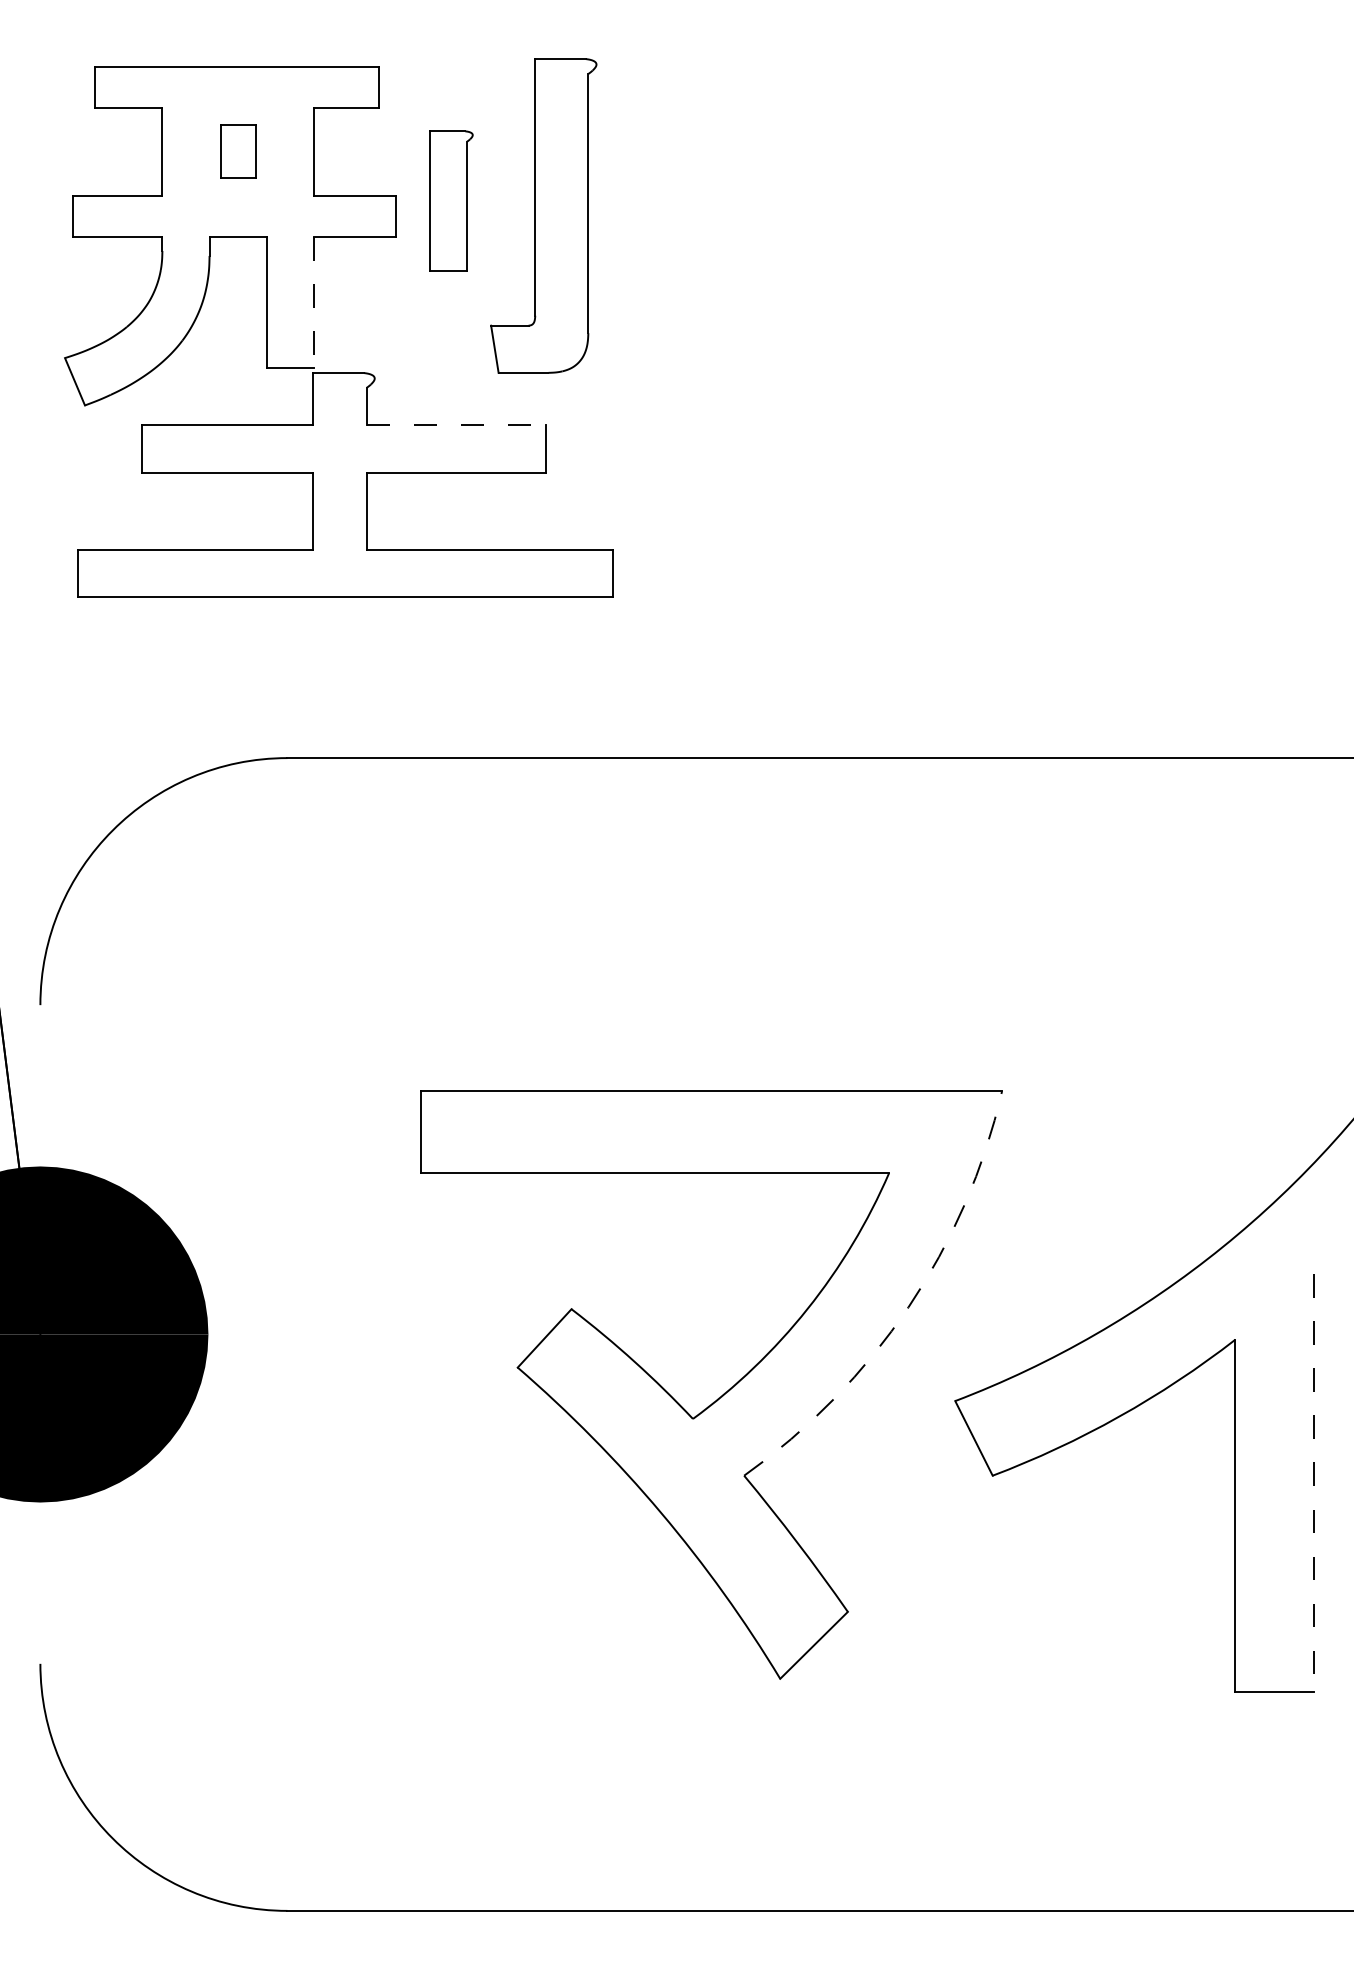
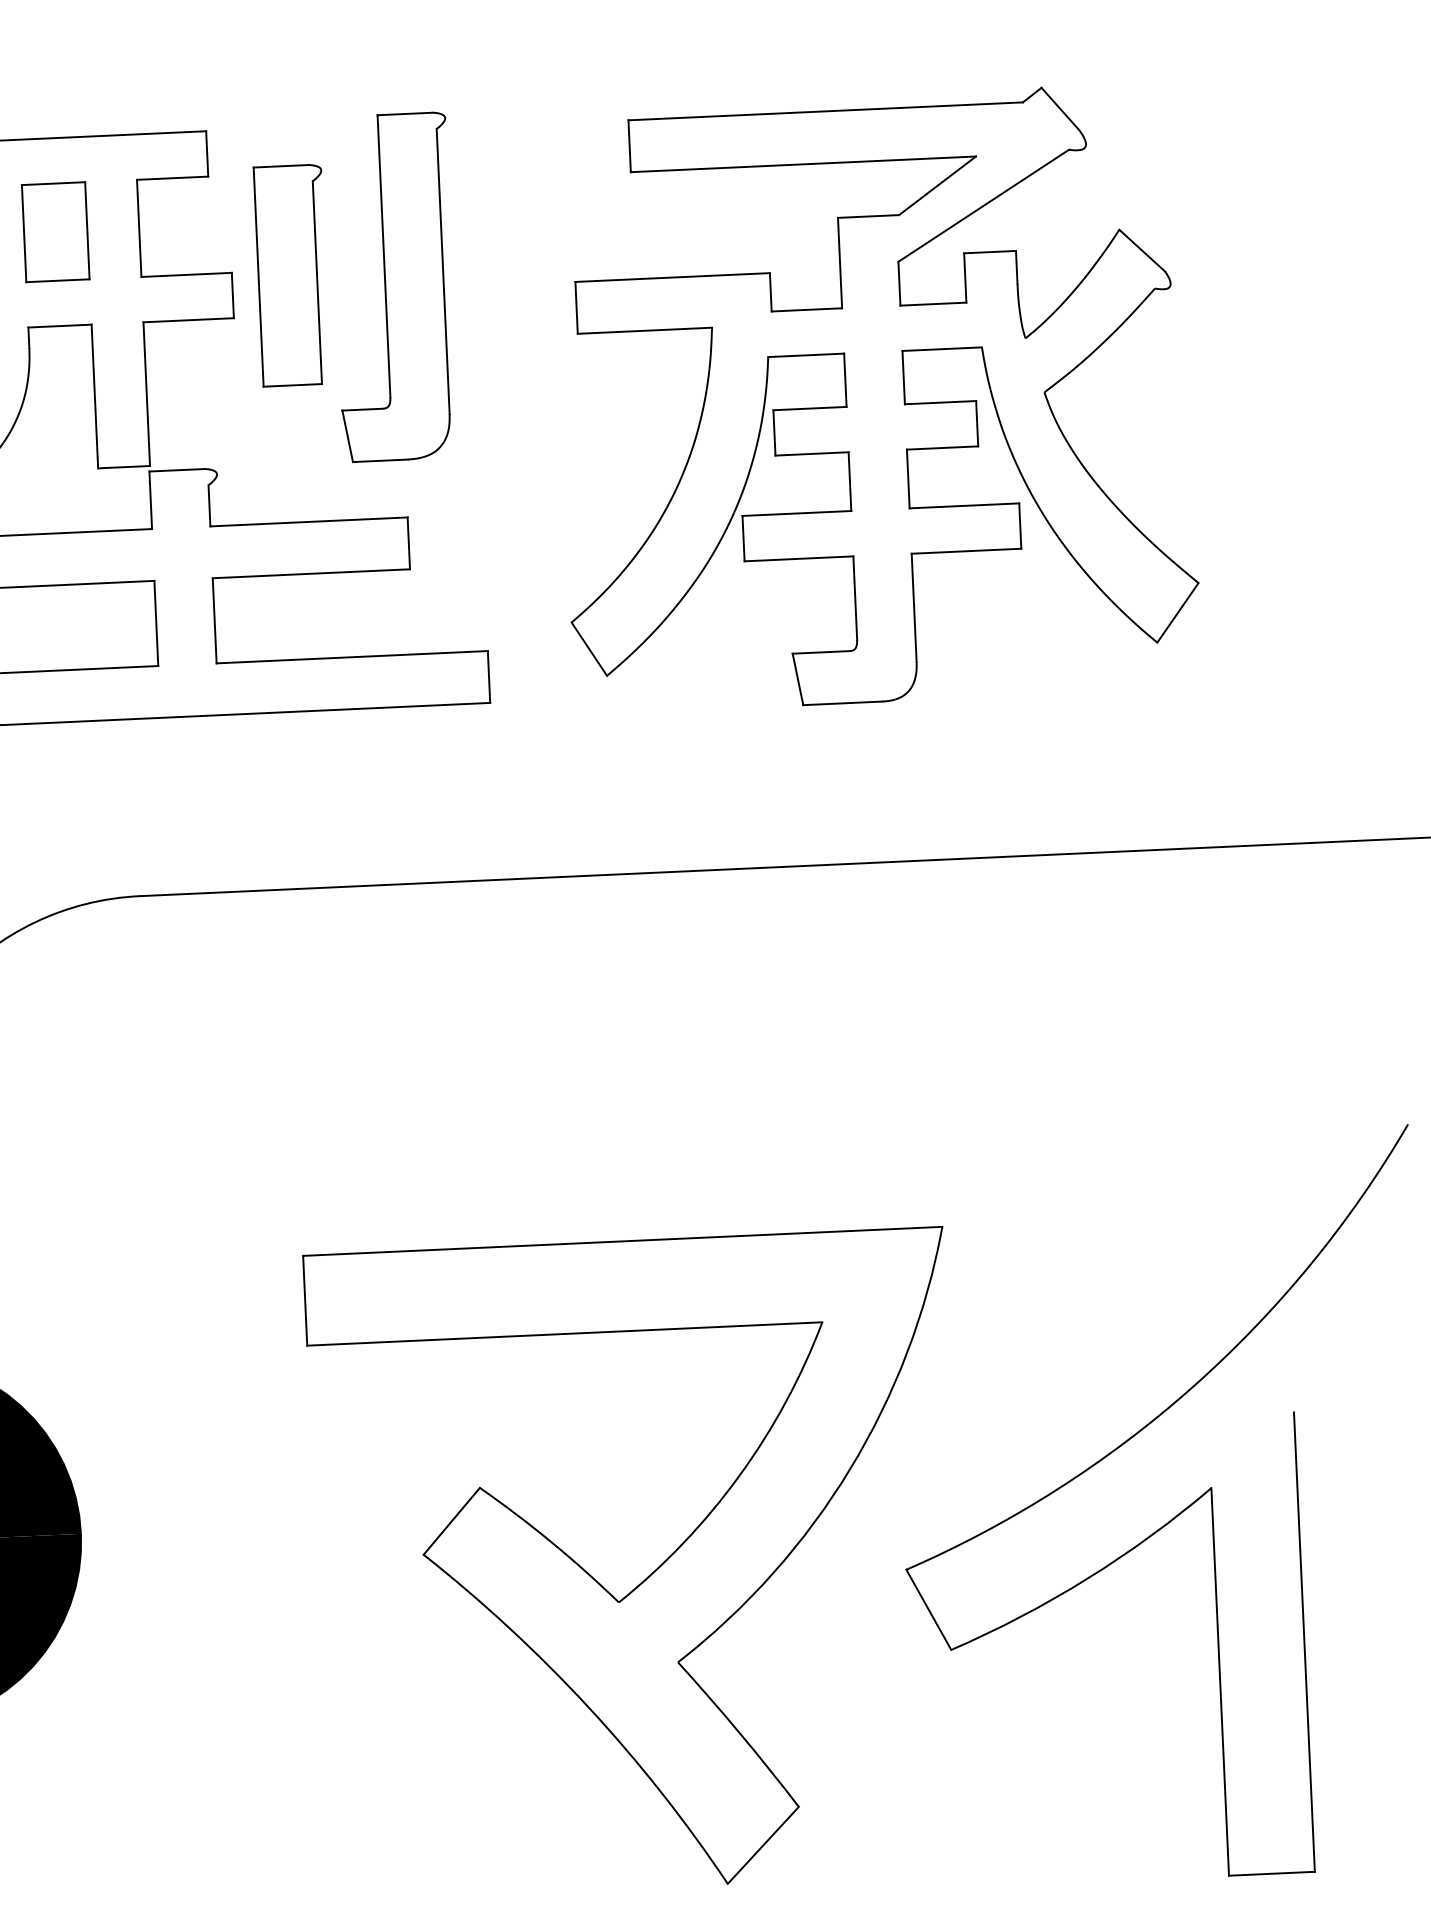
part: (238, 151) -> (55, 231), size x1.67
part: (451, 200) -> (292, 274), size x1.43
line: (314, 303) -> (147, 394), dashed -> solid
part: (975, 336) -> (875, 398), added
line: (456, 425) -> (309, 522), dashed -> solid
arc: (908, 1307) -> (850, 1469), dashed -> solid
line: (1313, 1483) -> (1304, 1642), dashed -> solid

